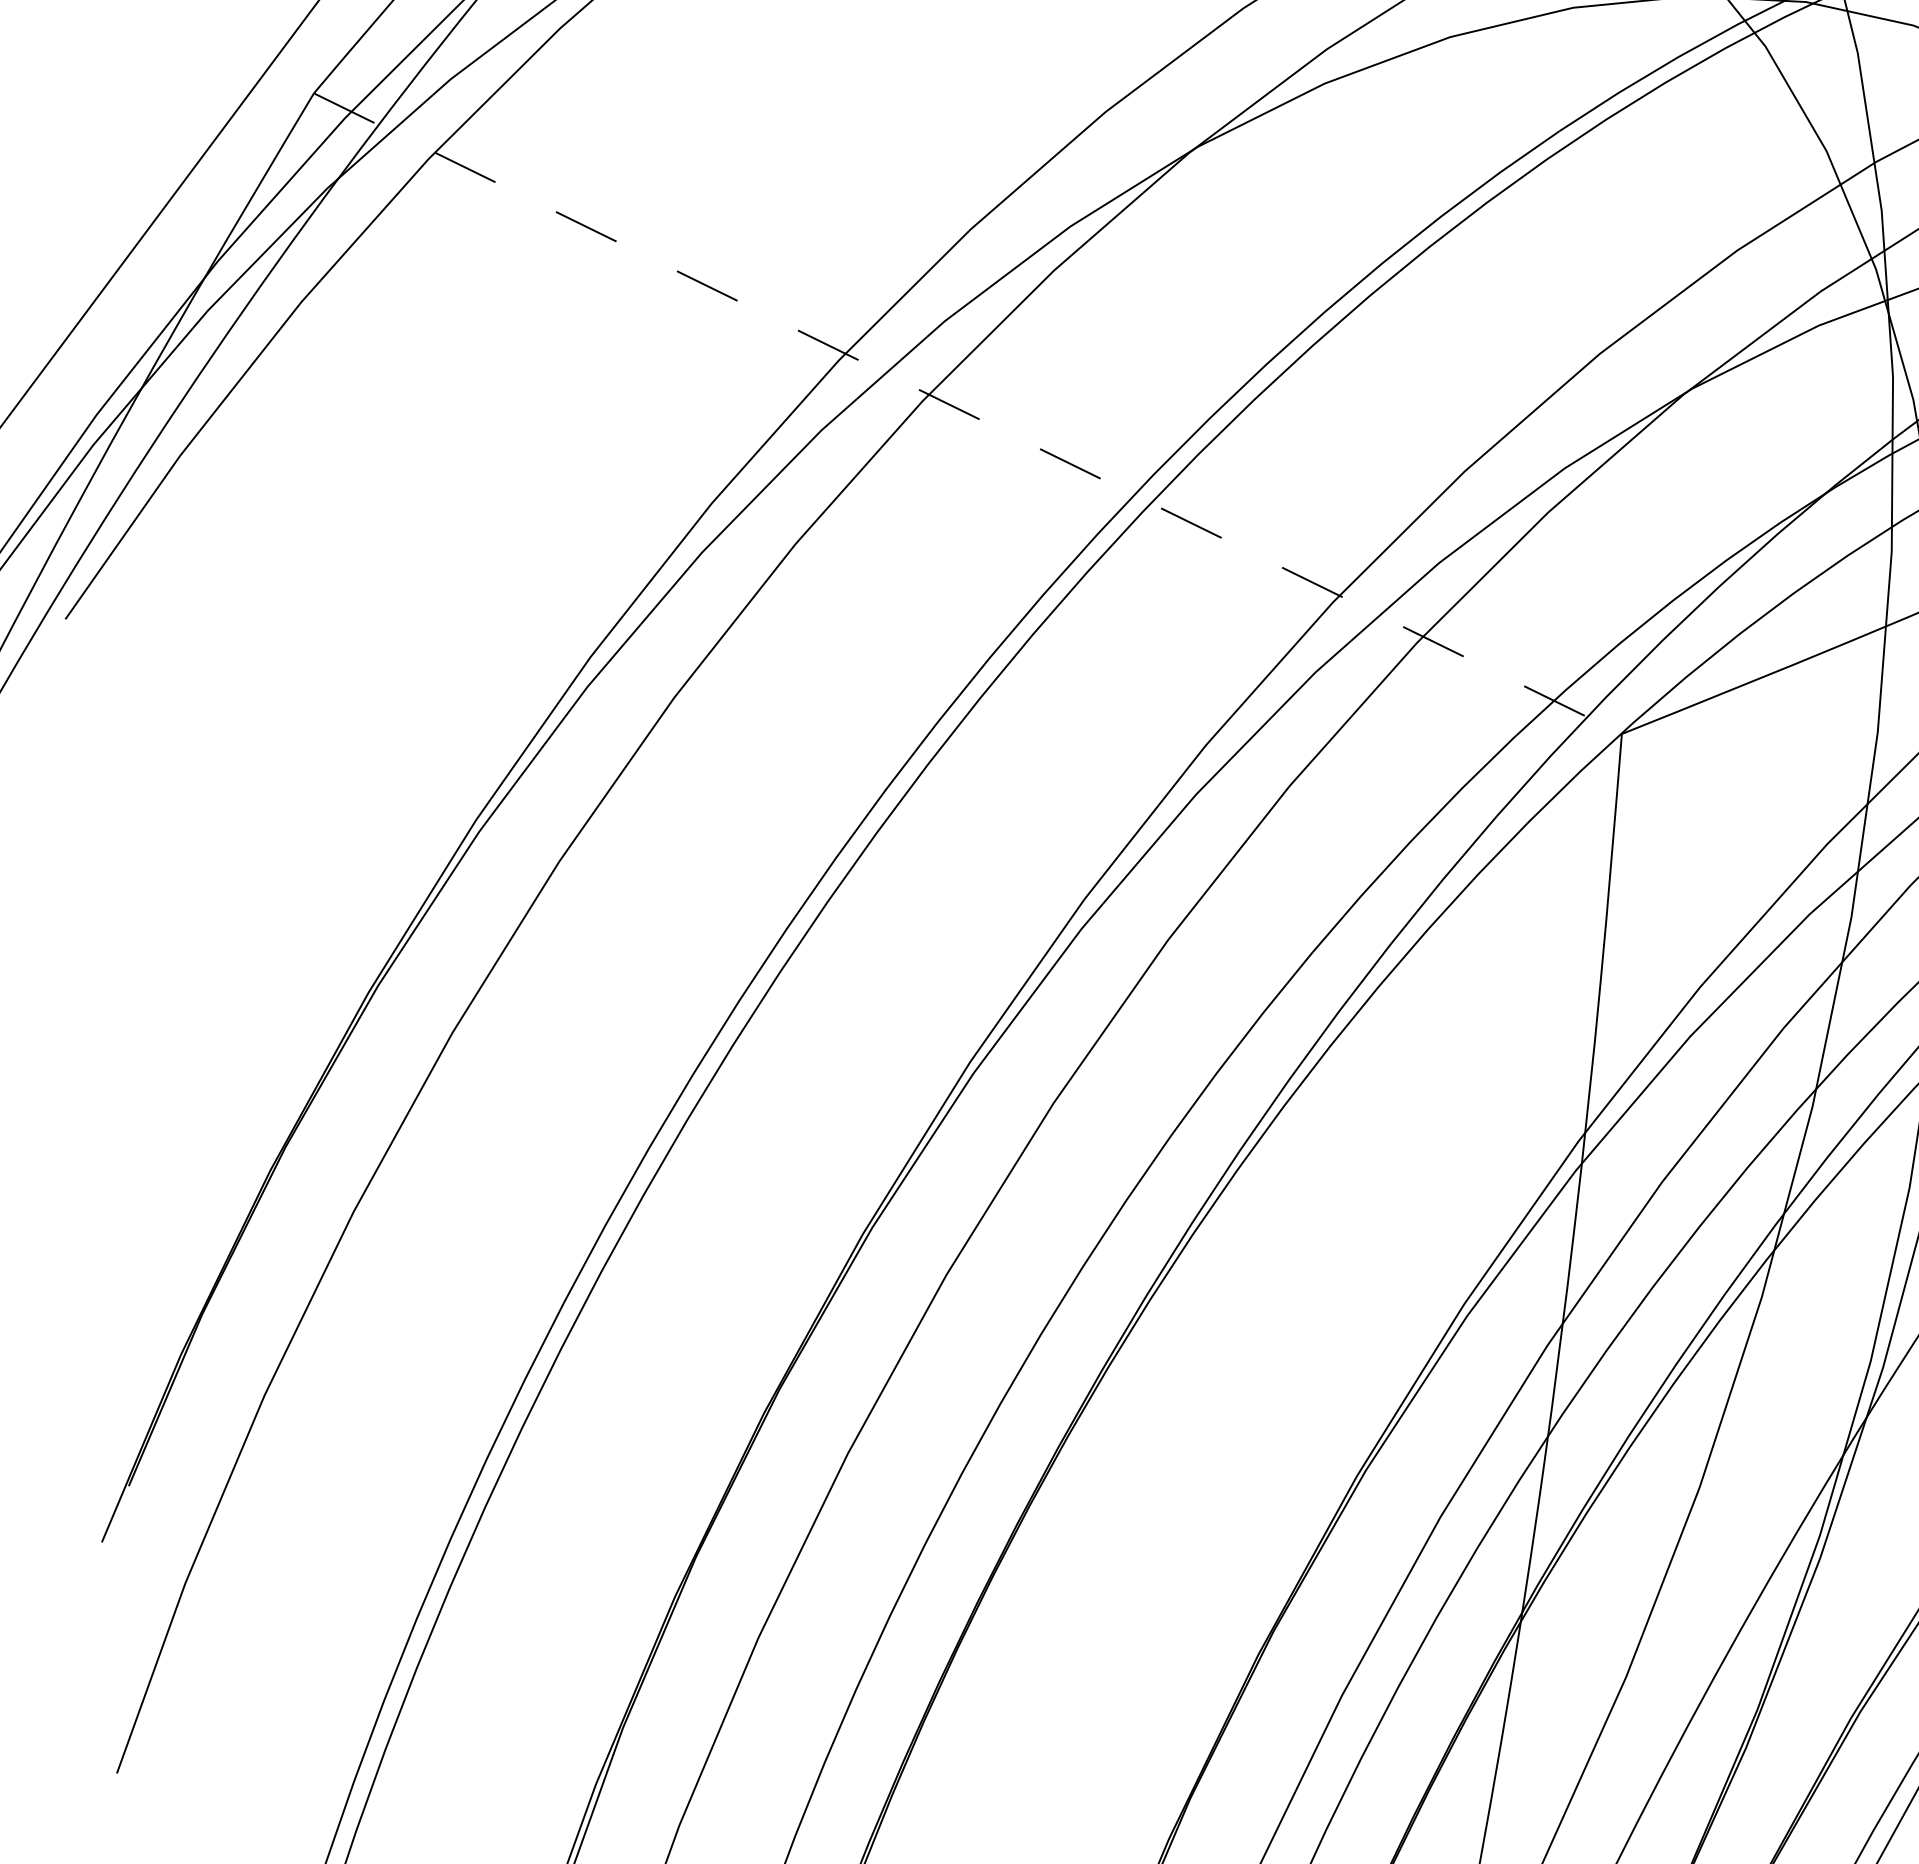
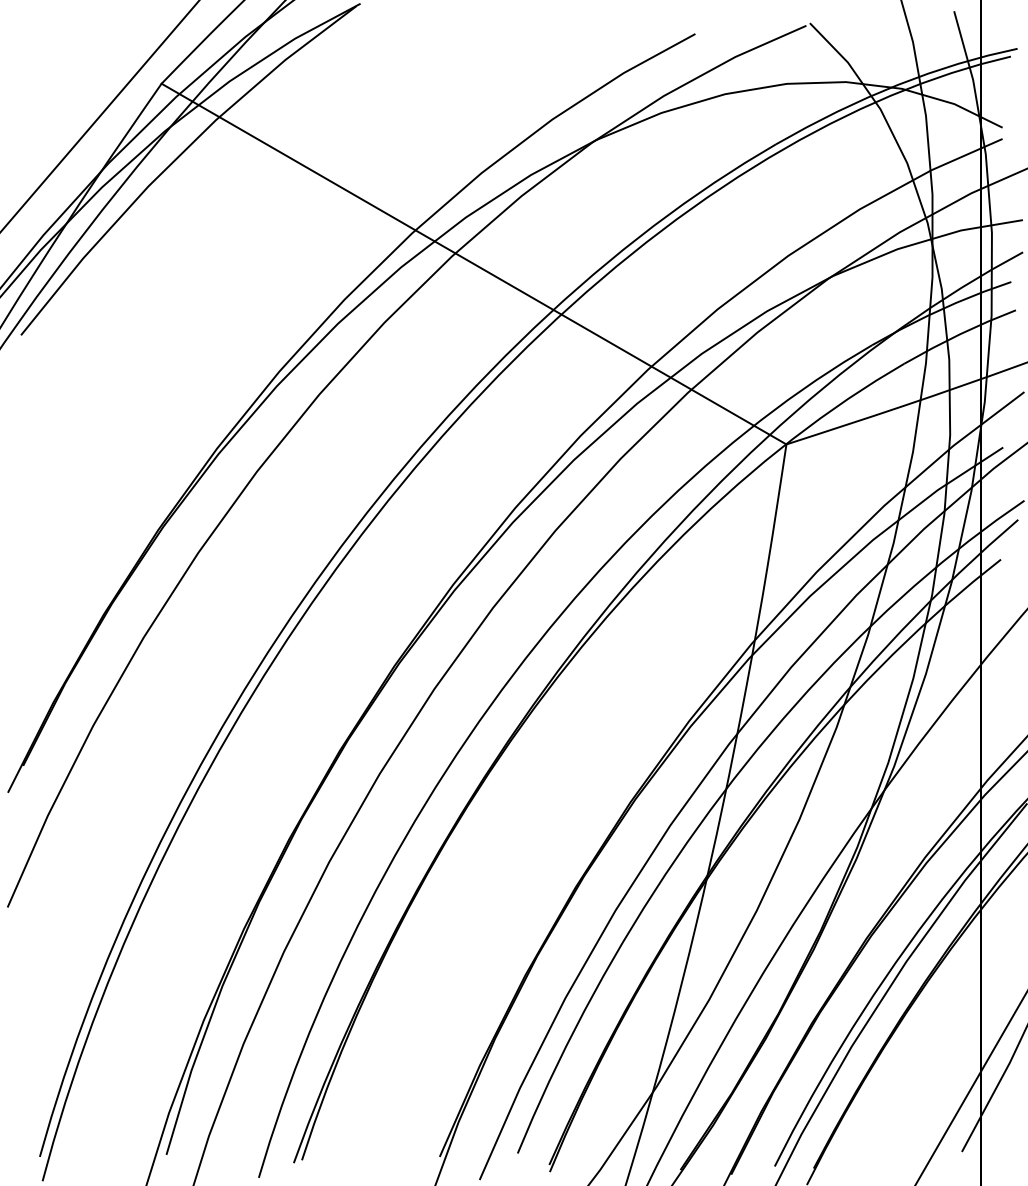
line: (968, 414) -> (474, 264), dashed -> solid

